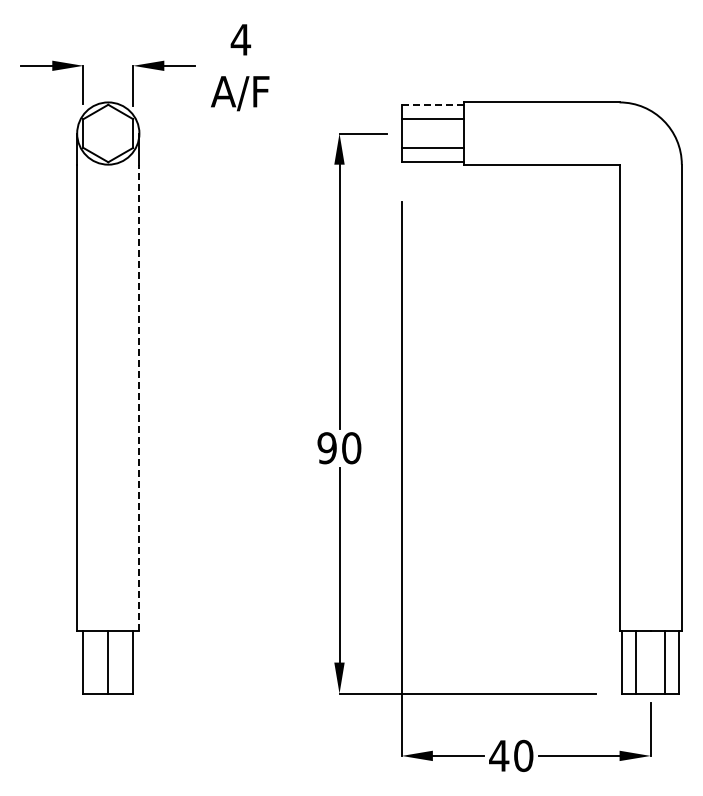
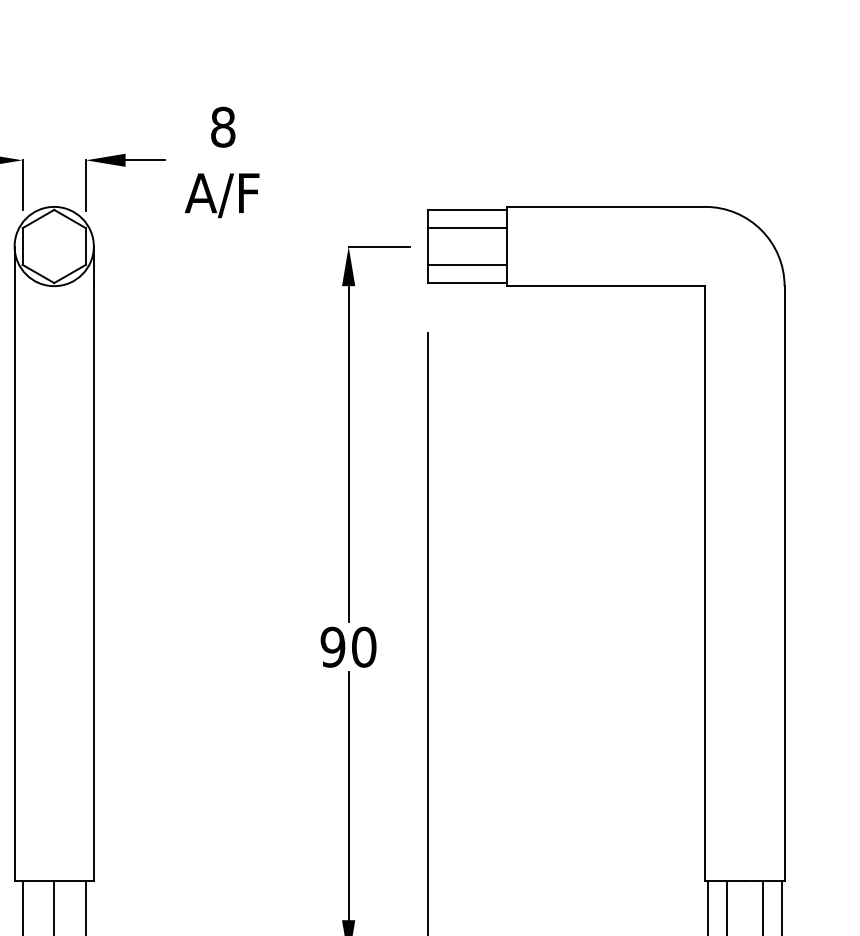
text: (240, 39) -> (222, 126), 4 -> 8
line: (432, 104) -> (467, 209), dashed -> solid
line: (139, 397) -> (93, 582), dashed -> solid

